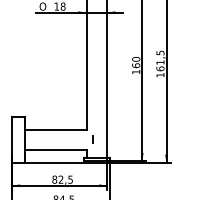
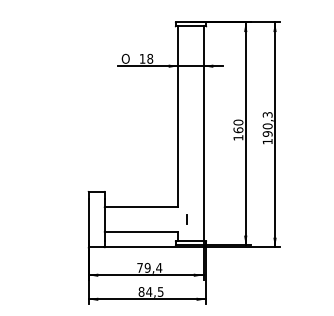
text: (160, 60) -> (267, 124), 161,5 -> 190,3
text: (62, 179) -> (149, 267), 82,5 -> 79,4

